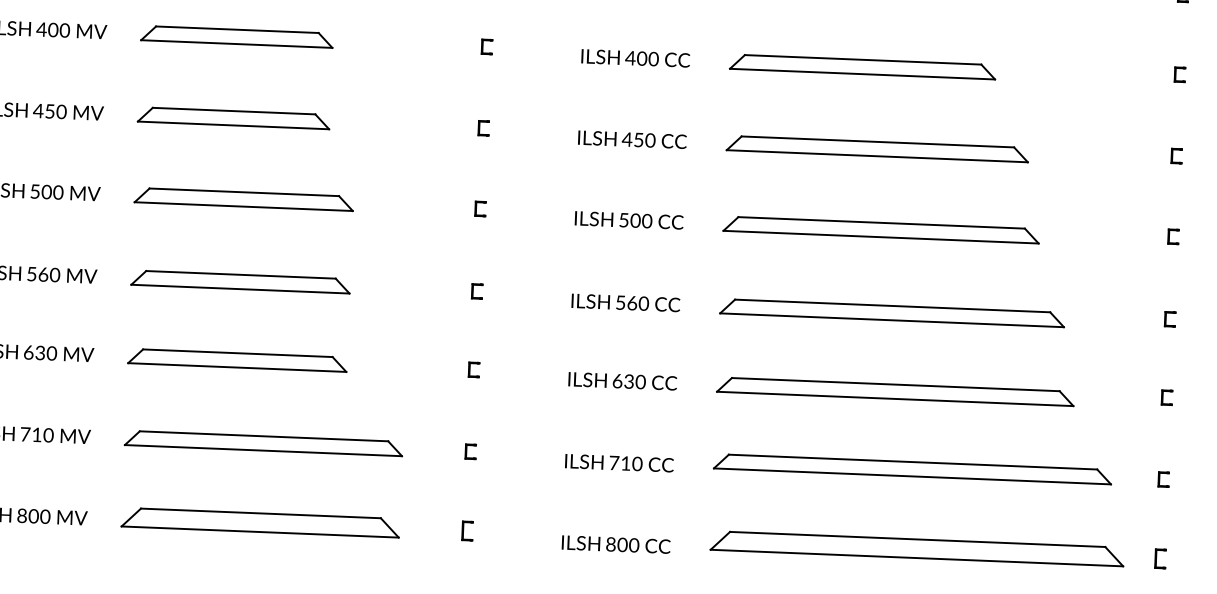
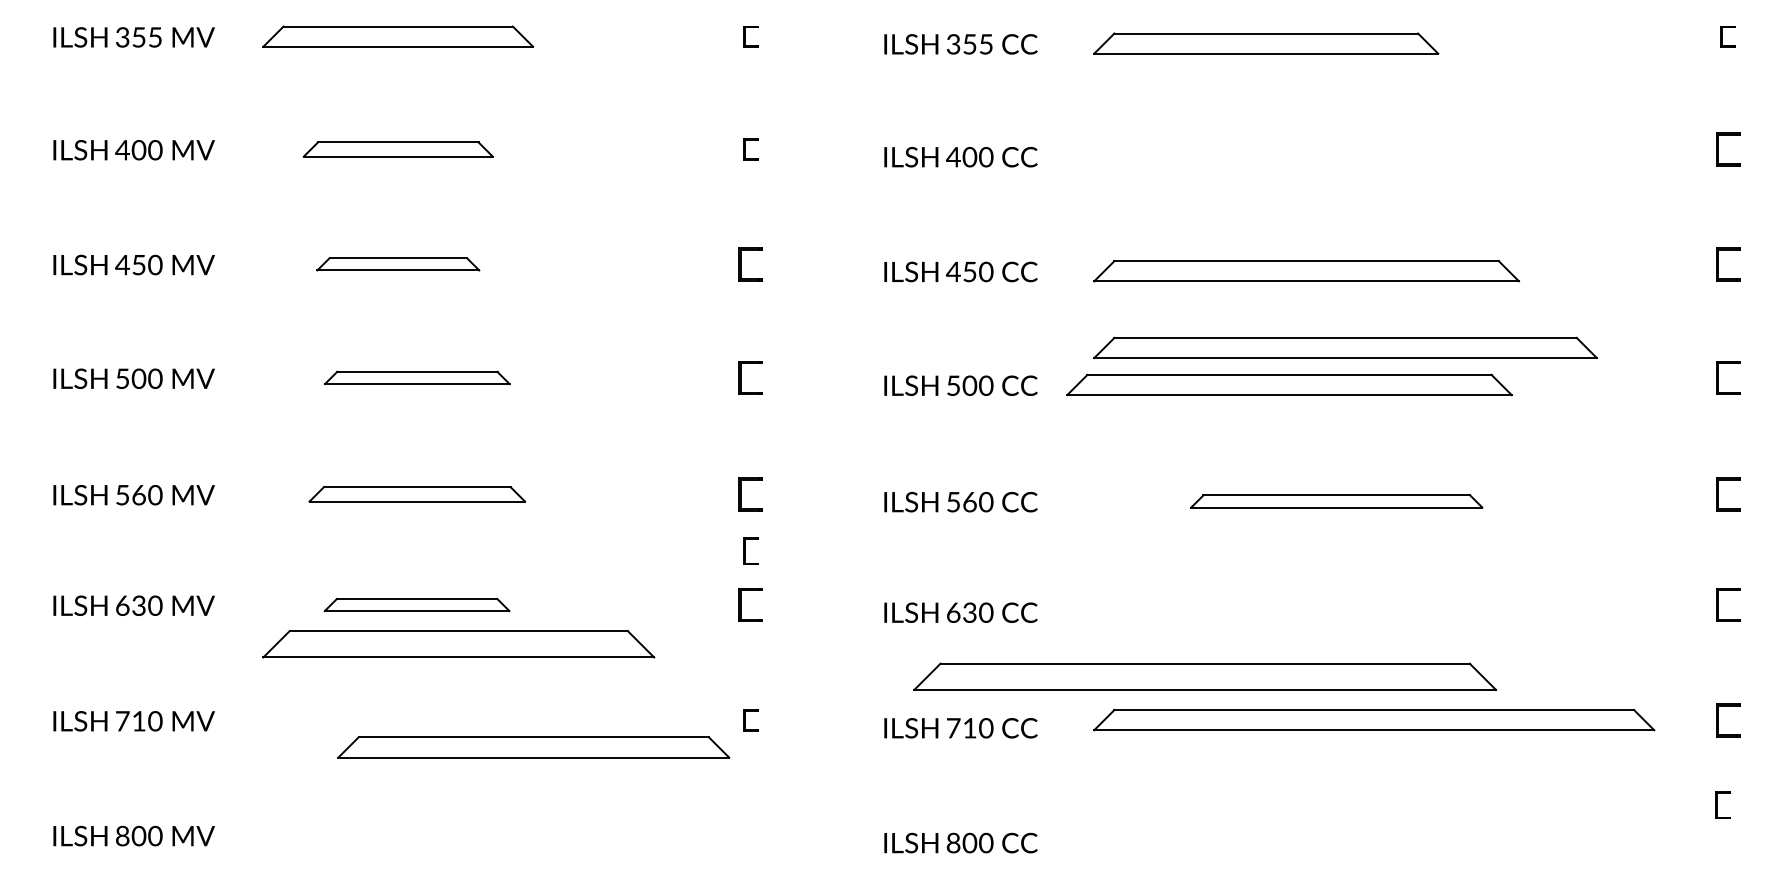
part: (237, 36) -> (398, 149), size x0.7
part: (863, 67) -> (1281, 156), removed
part: (1179, 74) -> (1727, 149), size x1.6
part: (233, 118) -> (398, 264), size x0.6
part: (483, 127) -> (750, 263), size x1.6
part: (1176, 155) -> (1727, 263), size x1.6
part: (244, 199) -> (417, 377), size x0.6
part: (480, 208) -> (750, 377), size x1.6
part: (881, 229) -> (1289, 384), moved
part: (1172, 236) -> (1727, 377), size x1.6
part: (240, 282) -> (417, 494), size x0.7
part: (476, 291) -> (750, 494), size x1.6
part: (892, 313) -> (1336, 501), size x0.6
part: (1169, 319) -> (1727, 494), size x1.6
part: (237, 360) -> (416, 604), size x0.6
part: (473, 369) -> (750, 604), size x1.6
part: (895, 391) -> (1345, 347), moved
part: (1166, 397) -> (1727, 604), size x1.6
part: (263, 443) -> (533, 747), moved
part: (1163, 479) -> (1727, 720), size x1.6
part: (260, 522) -> (458, 644), moved
part: (467, 530) -> (750, 550), moved
part: (916, 548) -> (1204, 676), moved
part: (1160, 558) -> (1722, 804), moved

